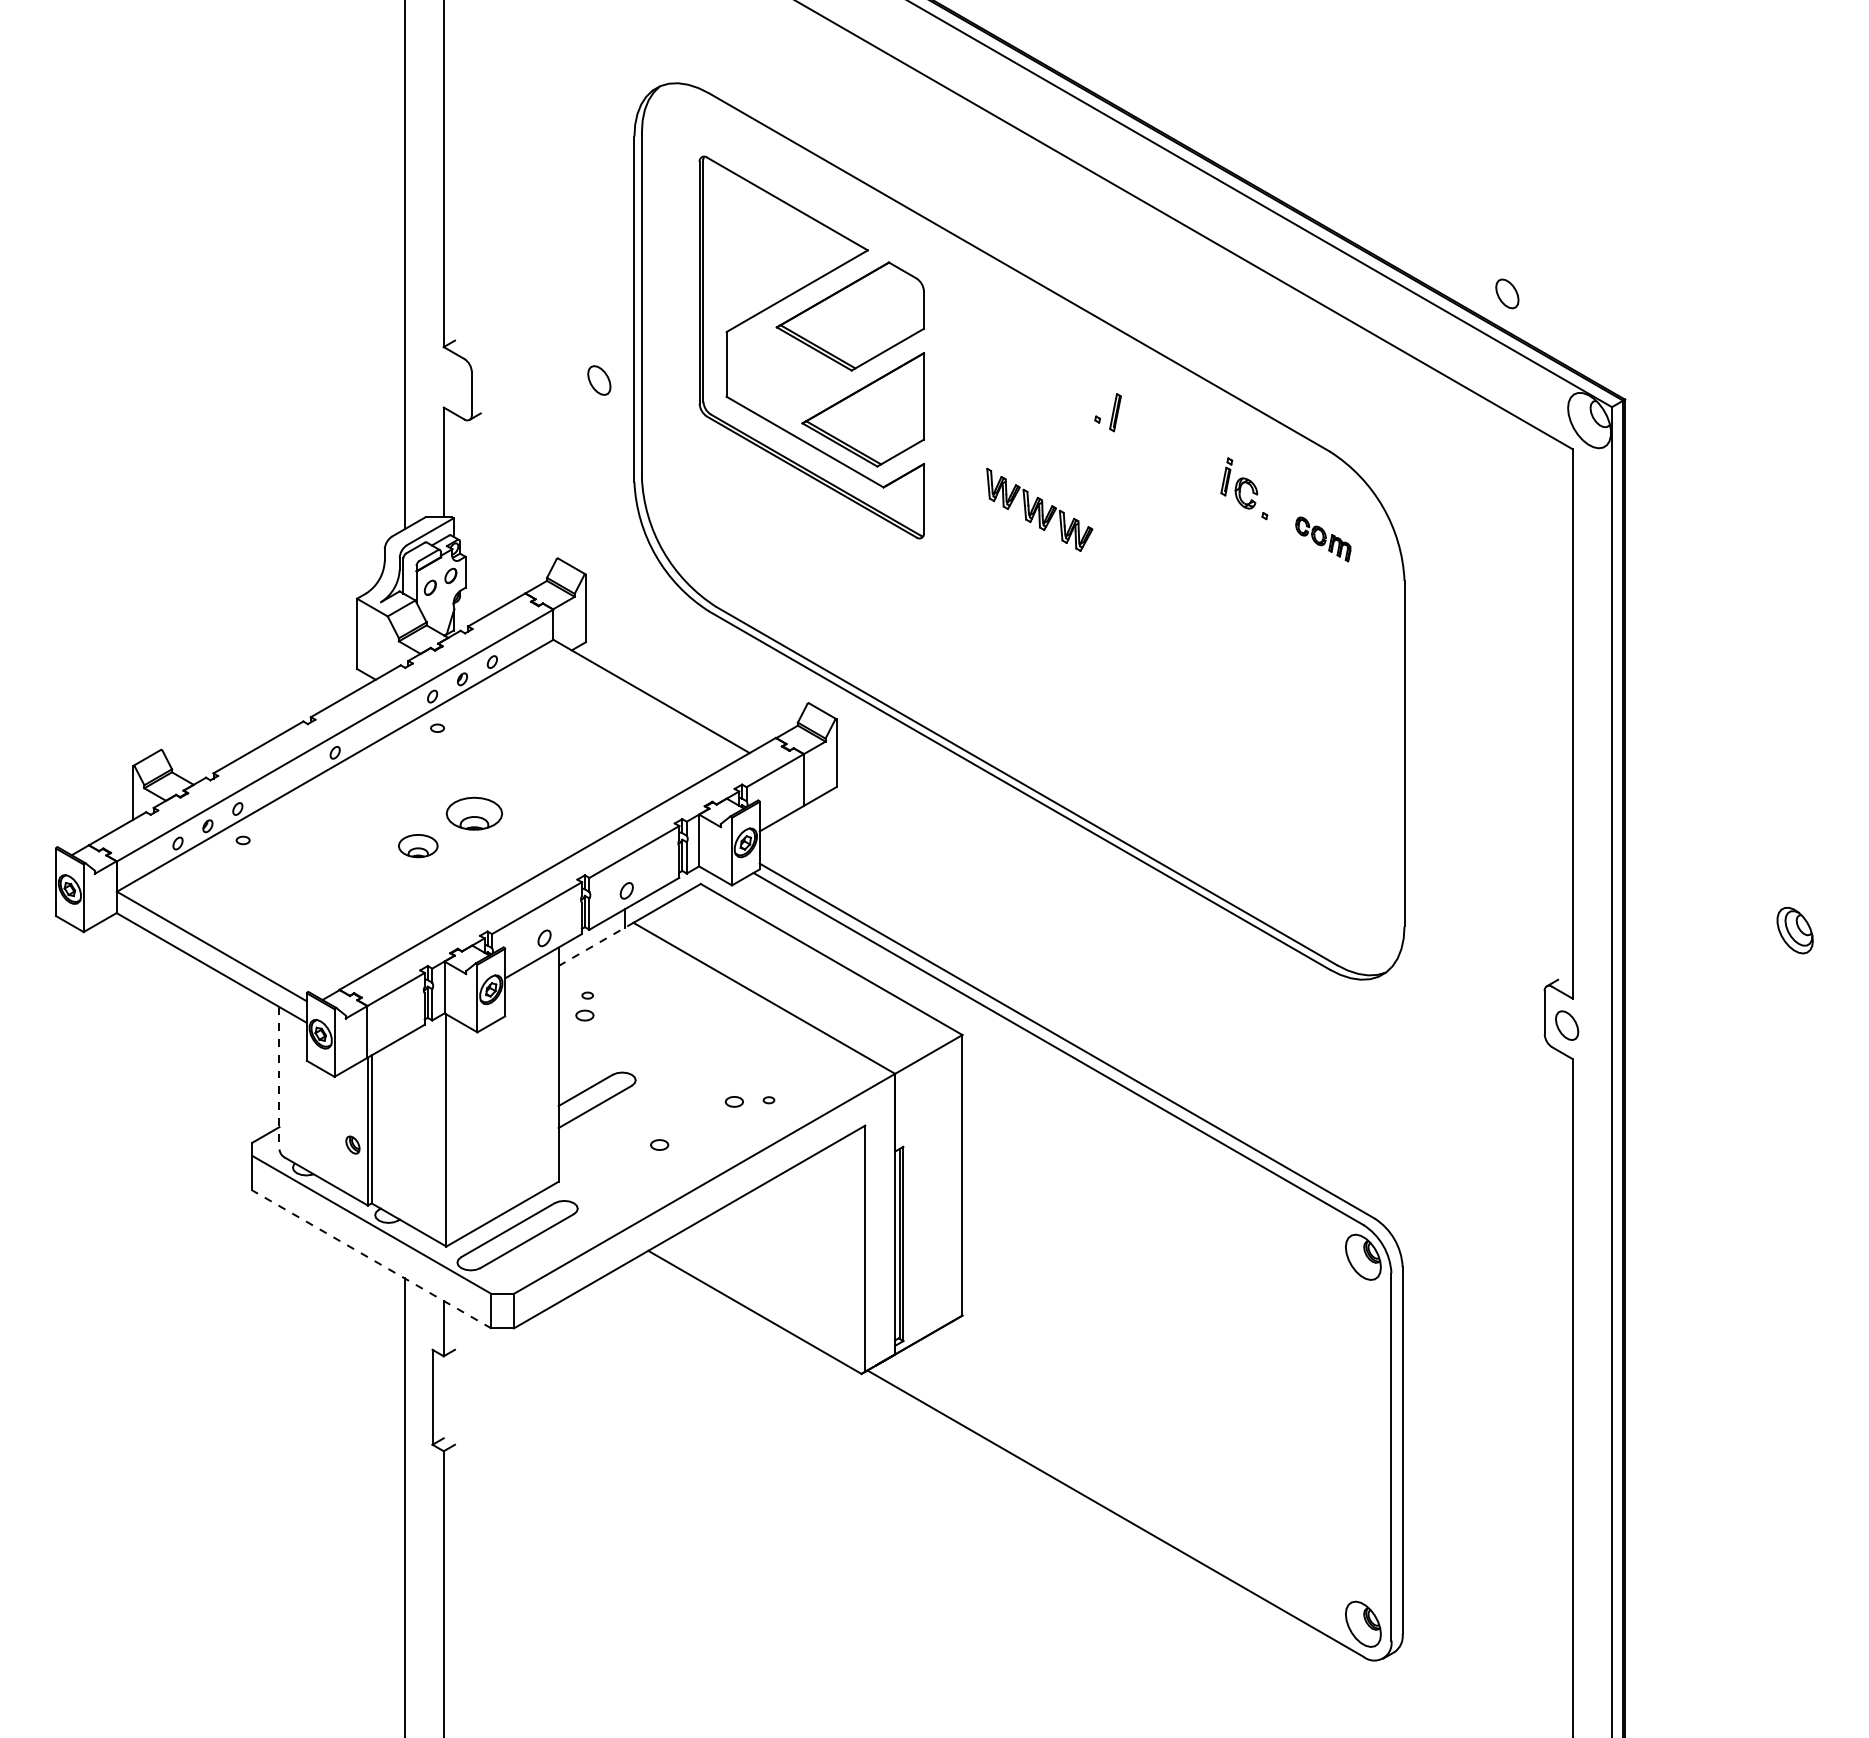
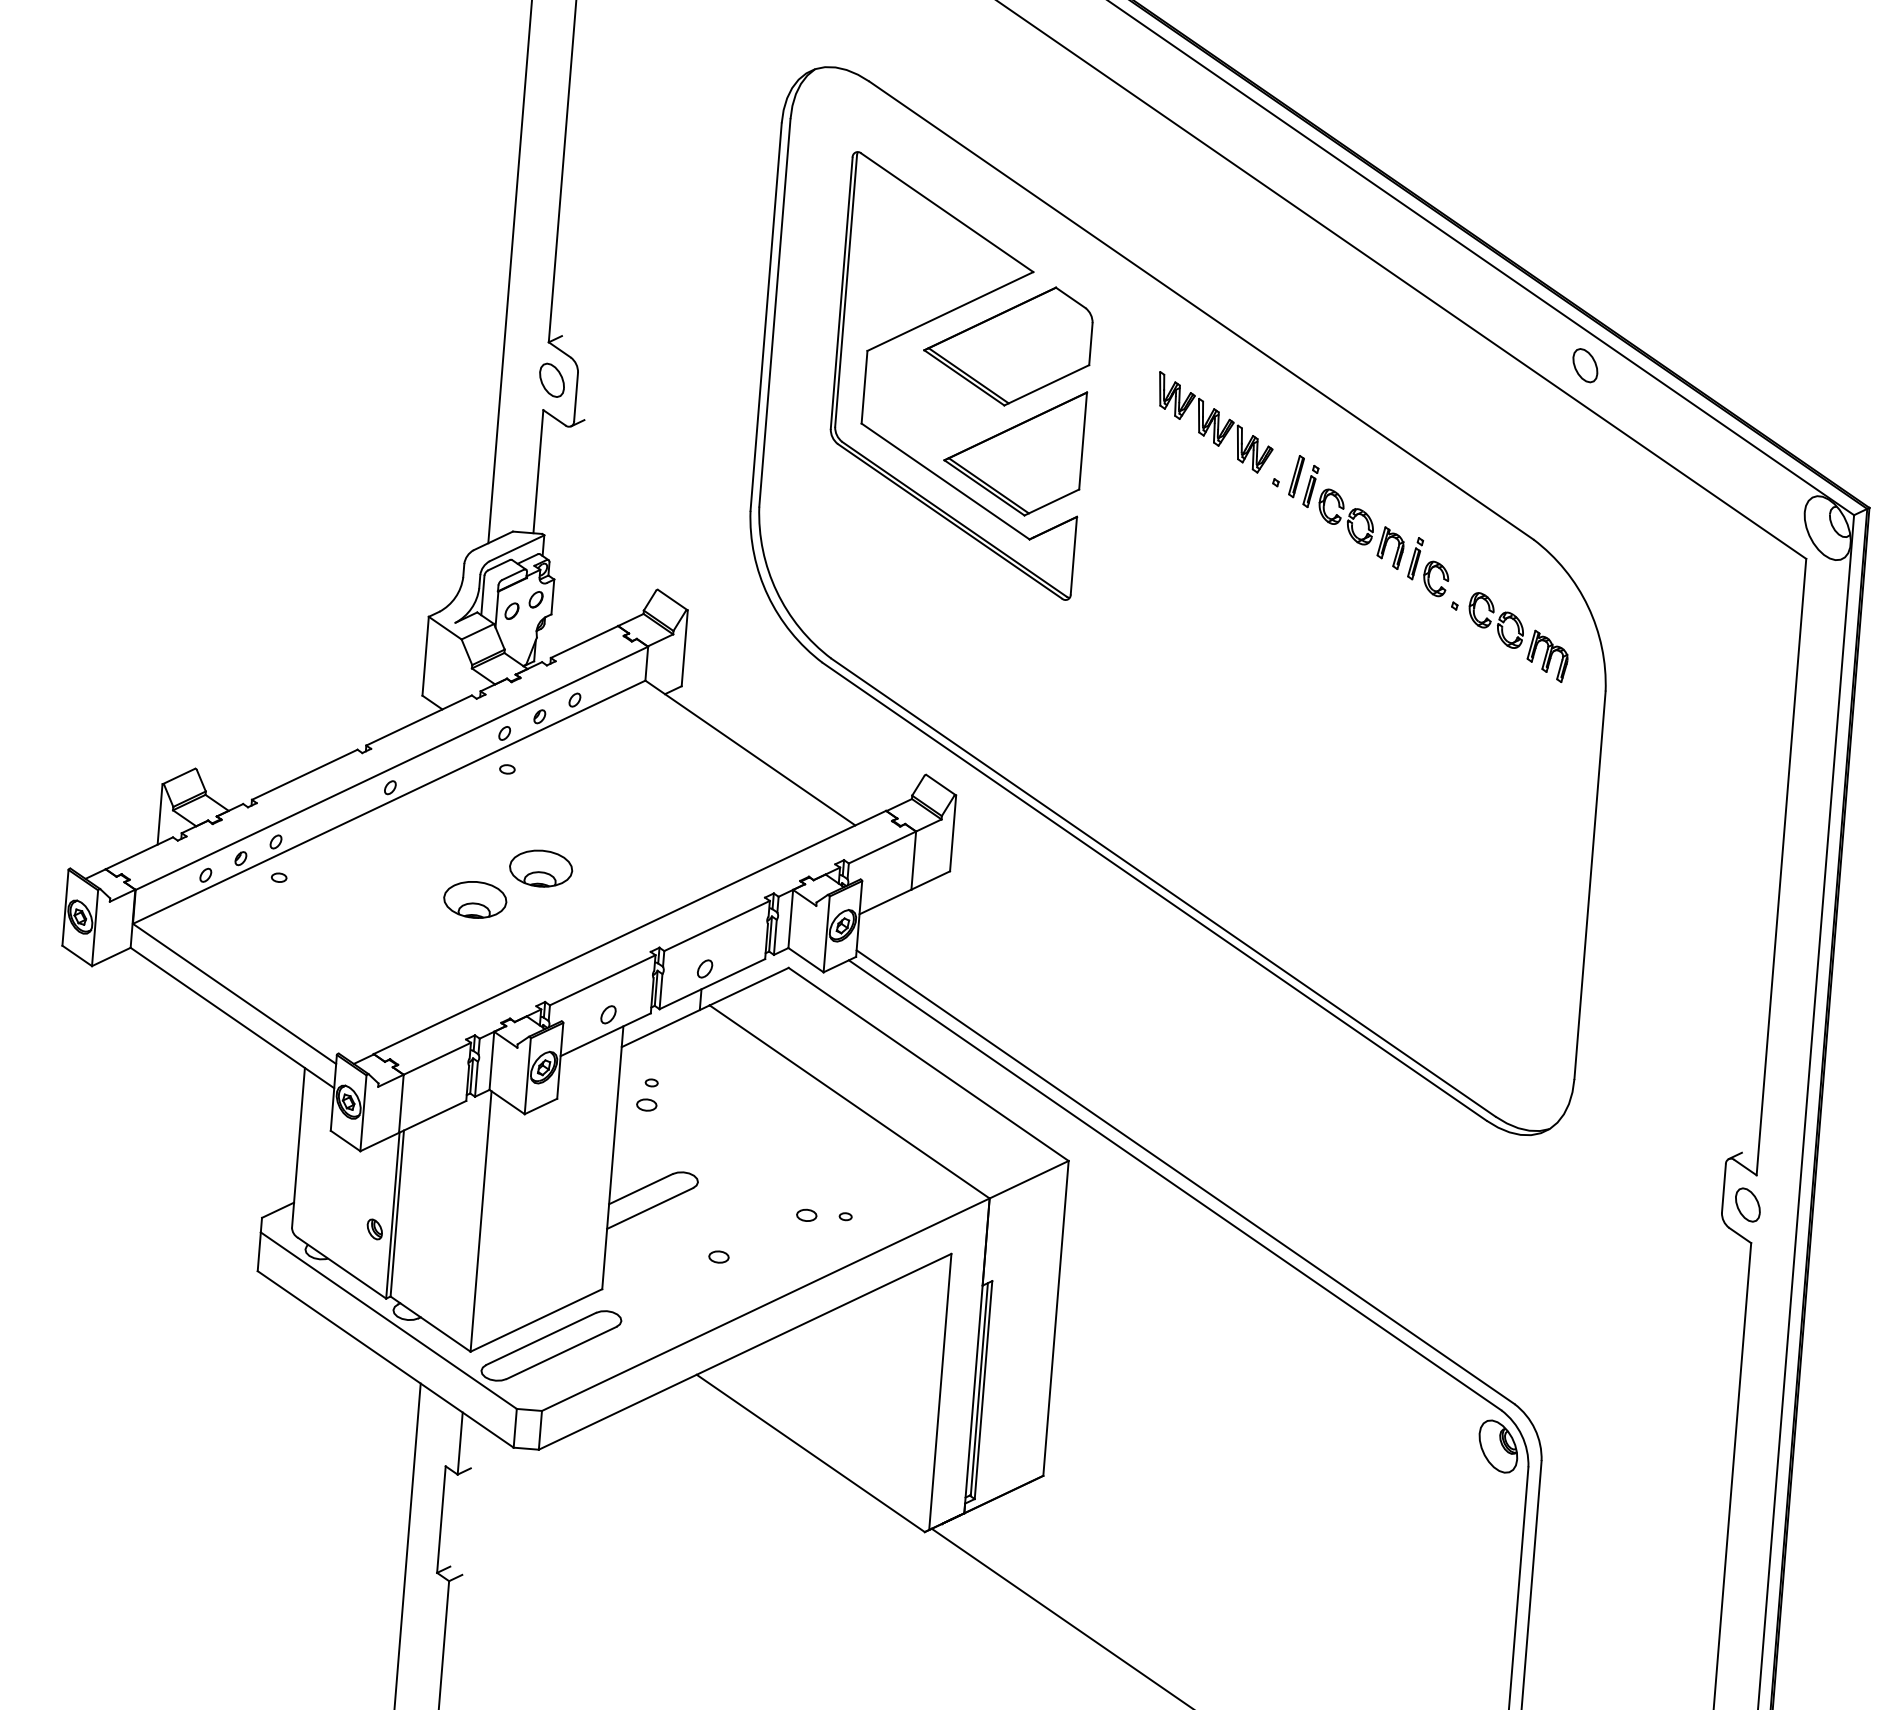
part: (1507, 293) -> (1585, 365), moved
part: (599, 380) -> (552, 380), moved
part: (1169, 444) -> (1354, 517), added
part: (1039, 509) -> (1215, 422), moved
part: (1323, 539) -> (1518, 637), size x1.67
part: (417, 845) -> (474, 899), size x1.43
line: (596, 944) -> (666, 1026), dashed -> solid
line: (279, 1078) -> (298, 1148), dashed -> solid
line: (371, 1259) -> (385, 1359), dashed -> solid

